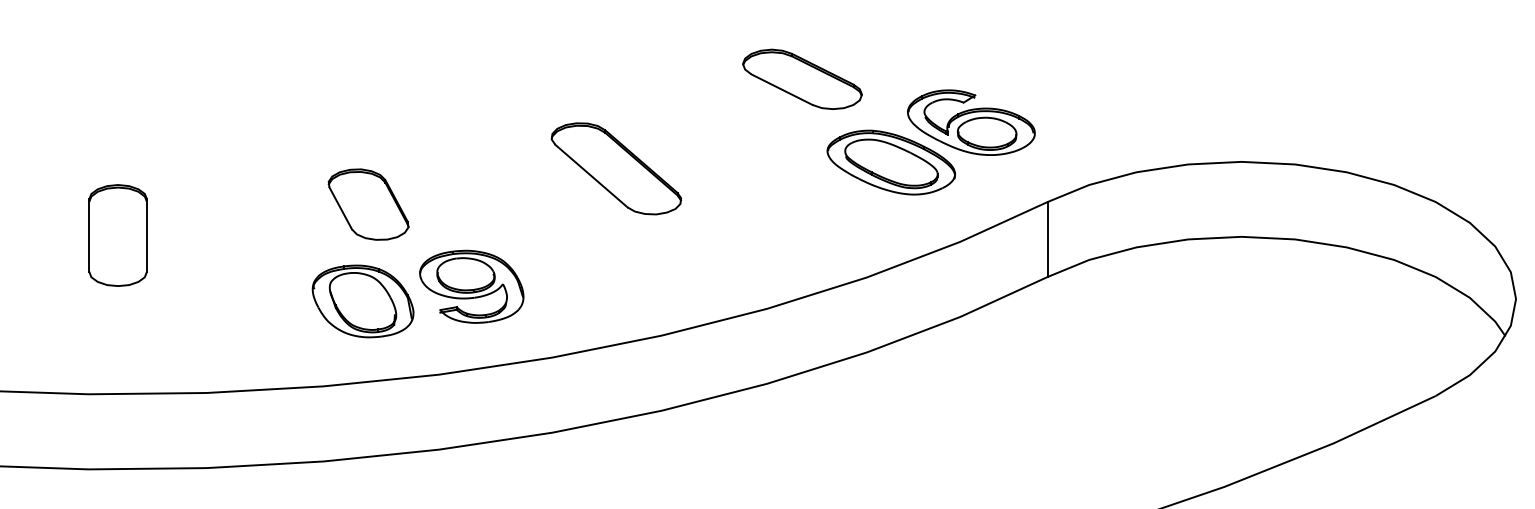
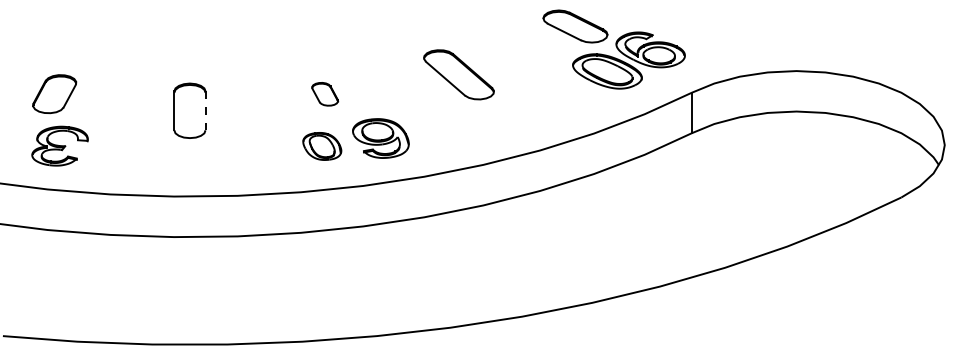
part: (802, 79) -> (575, 26), moved
part: (367, 205) -> (324, 94), size x0.6
line: (146, 234) -> (205, 110), solid -> dashed
part: (363, 301) -> (322, 146), size x0.7

